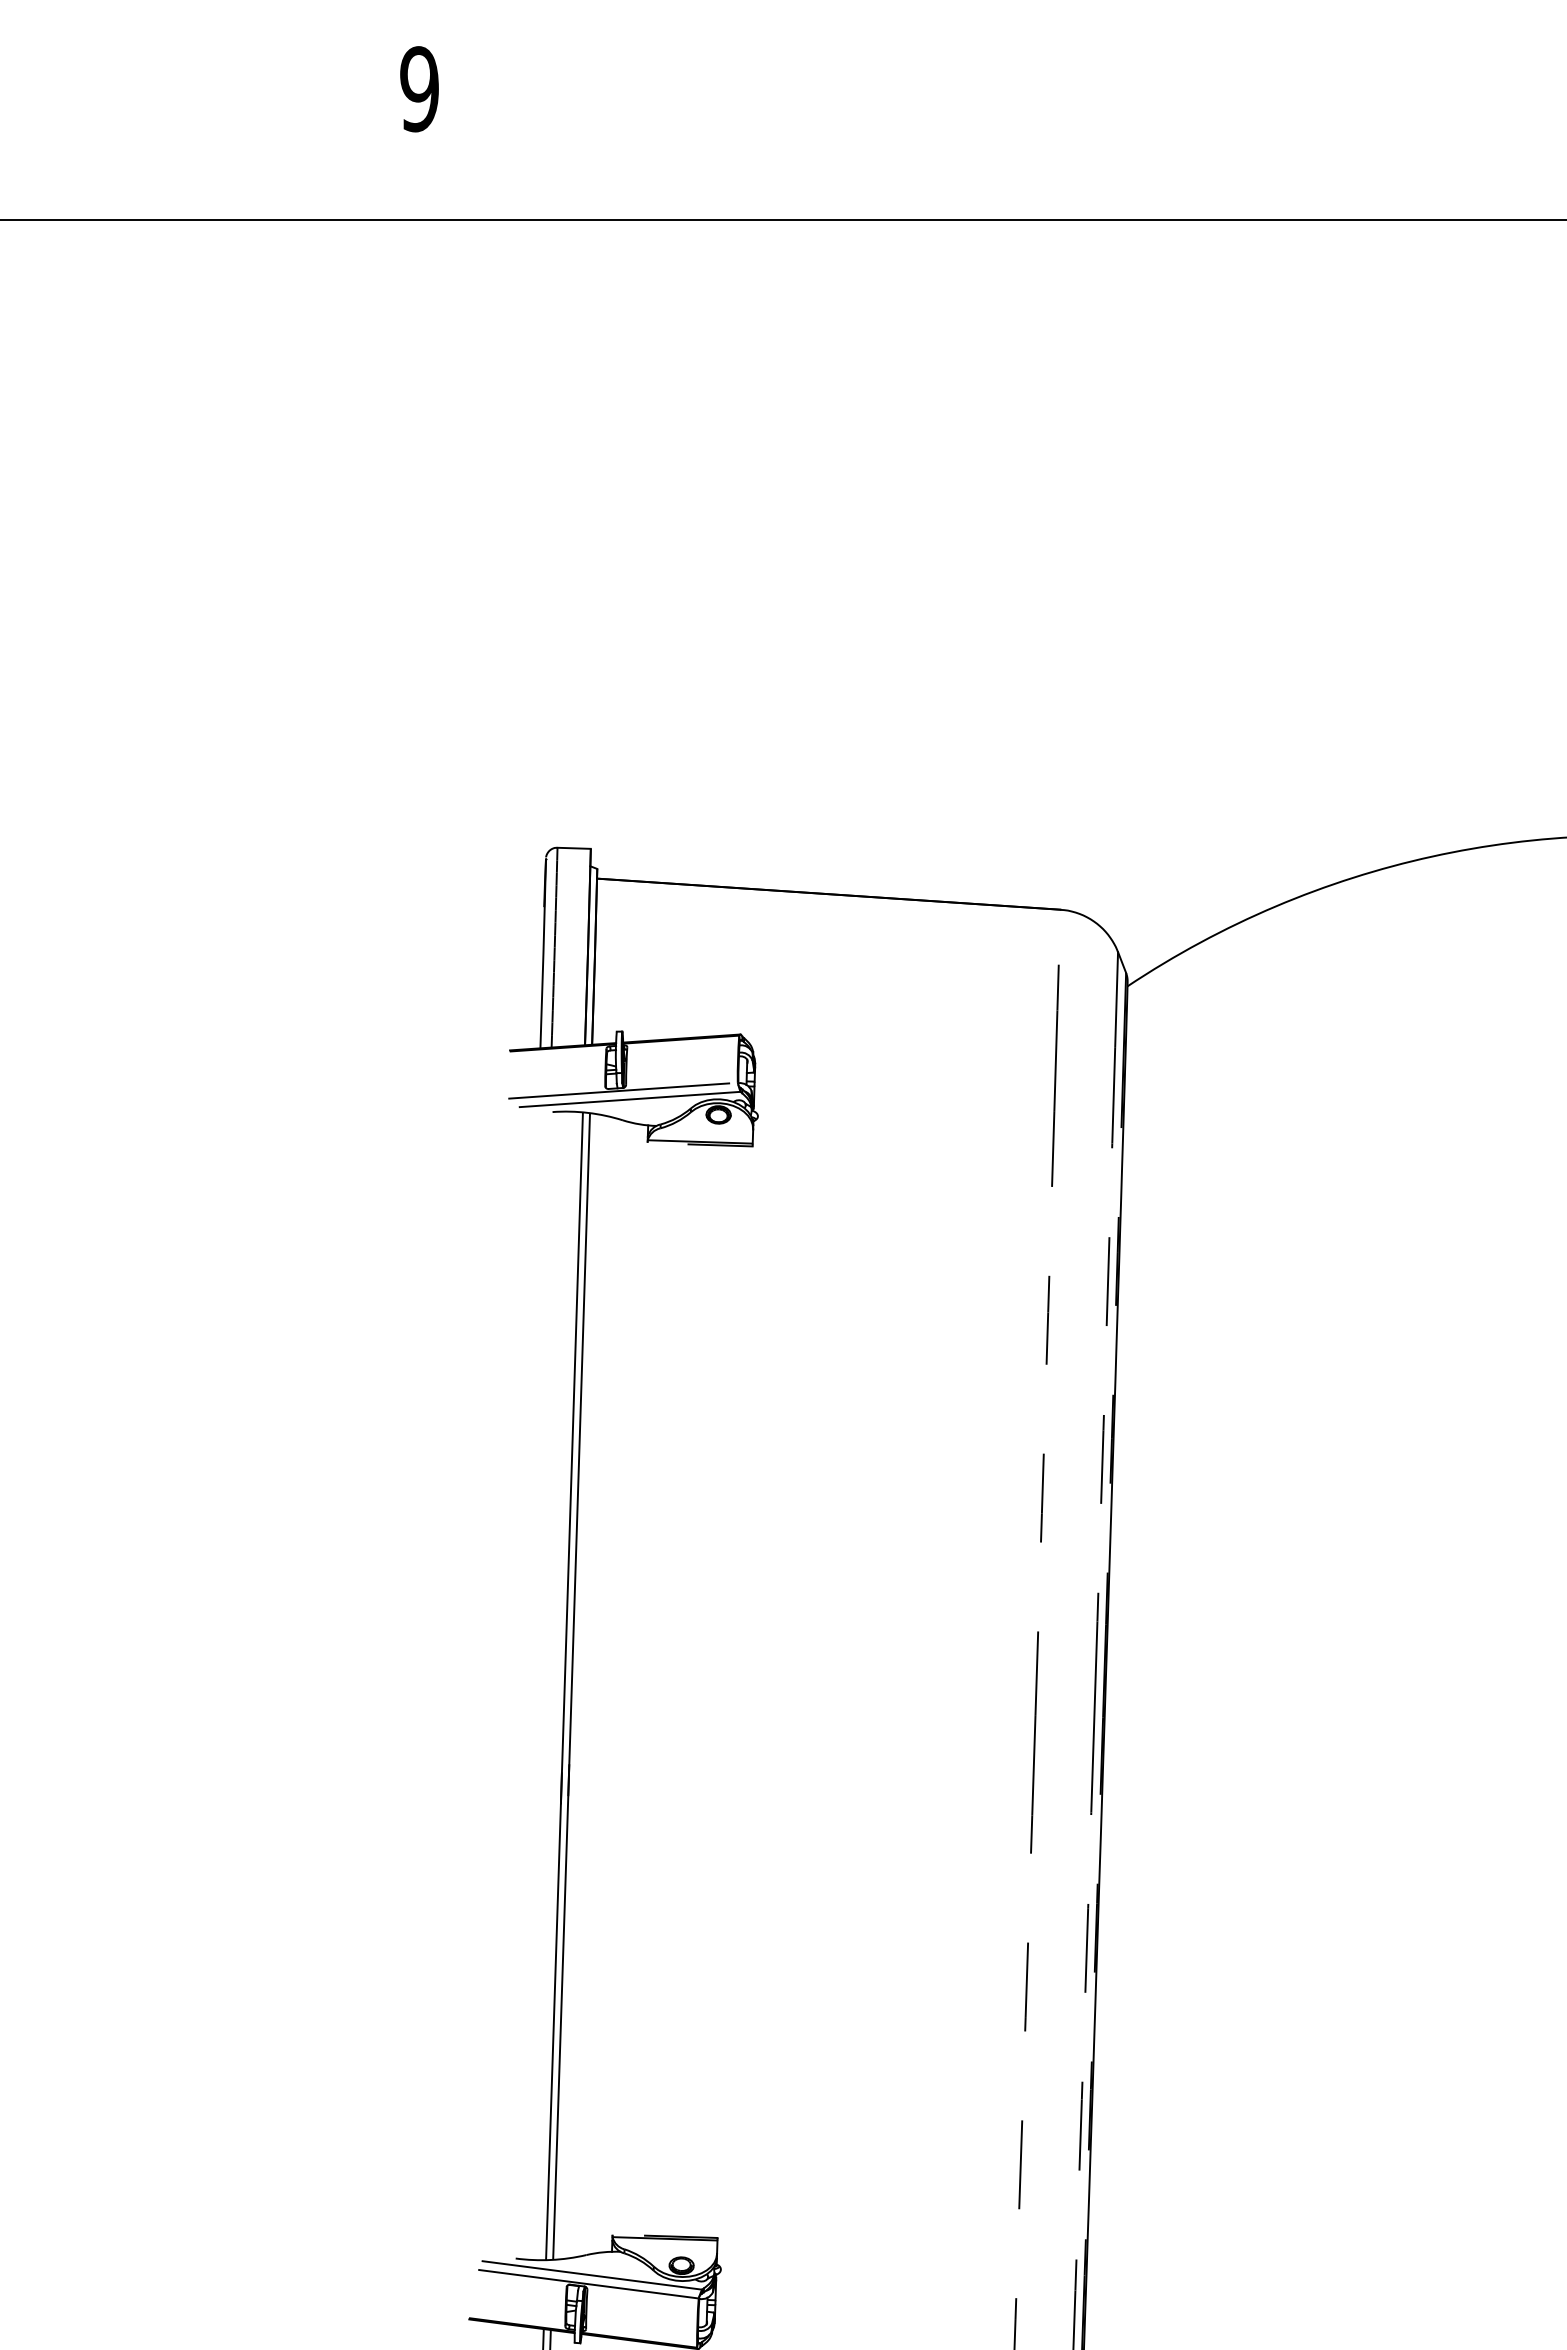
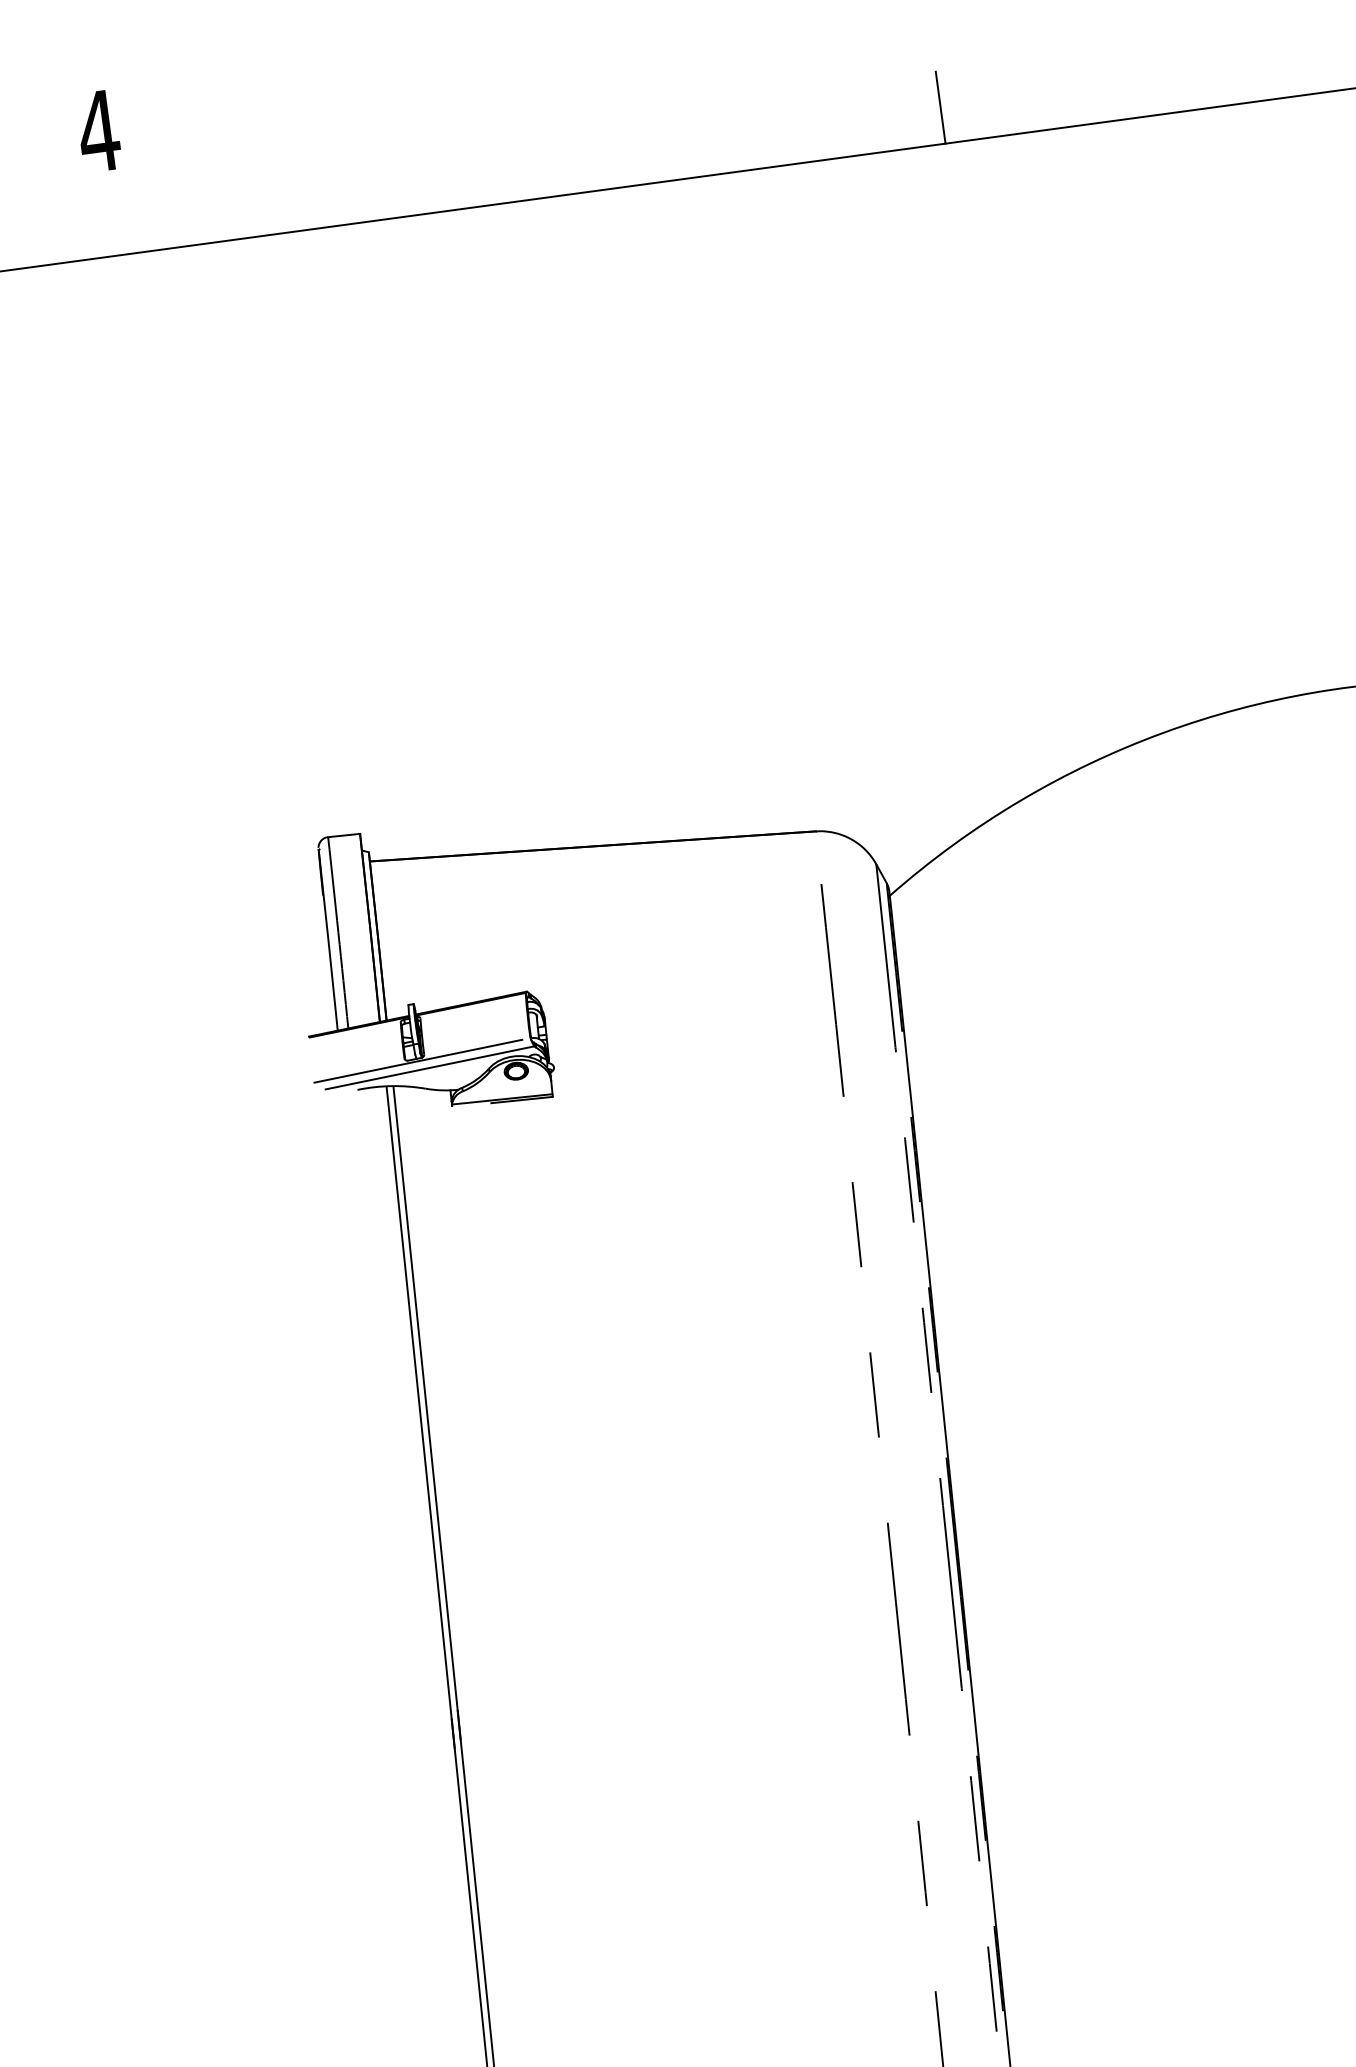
text: (419, 89) -> (98, 131), 9 -> 4
line: (1289, 181) -> (940, 107), added

